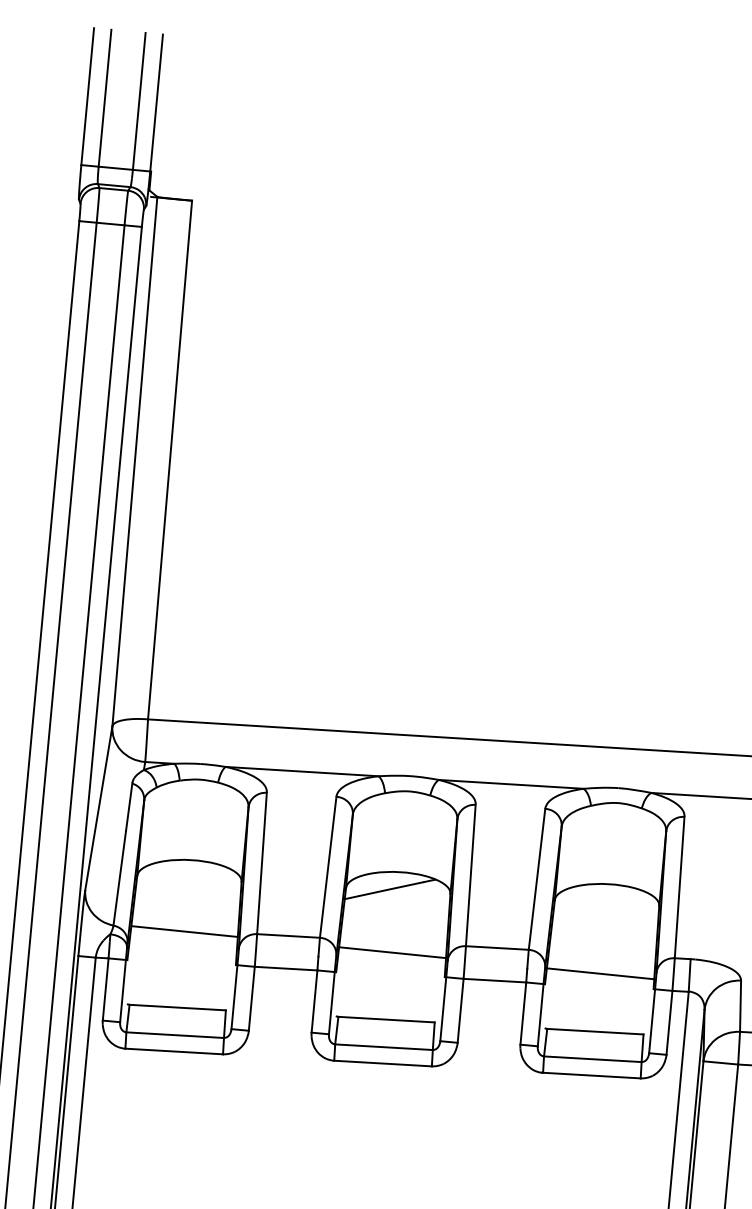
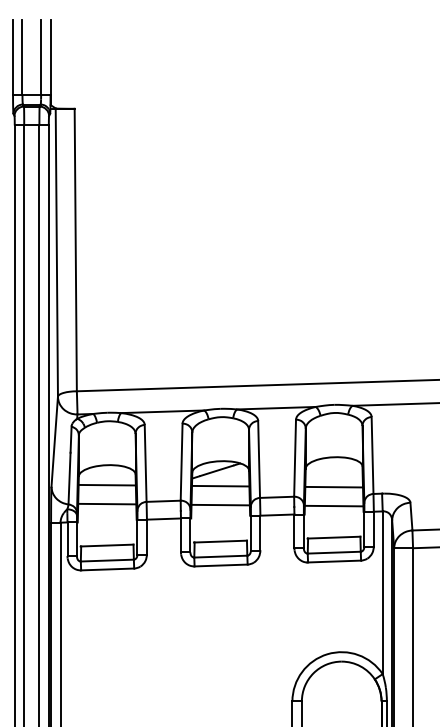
line: (186, 895) -> (106, 484), added
line: (395, 916) -> (220, 485), added
line: (604, 937) -> (334, 486), added

